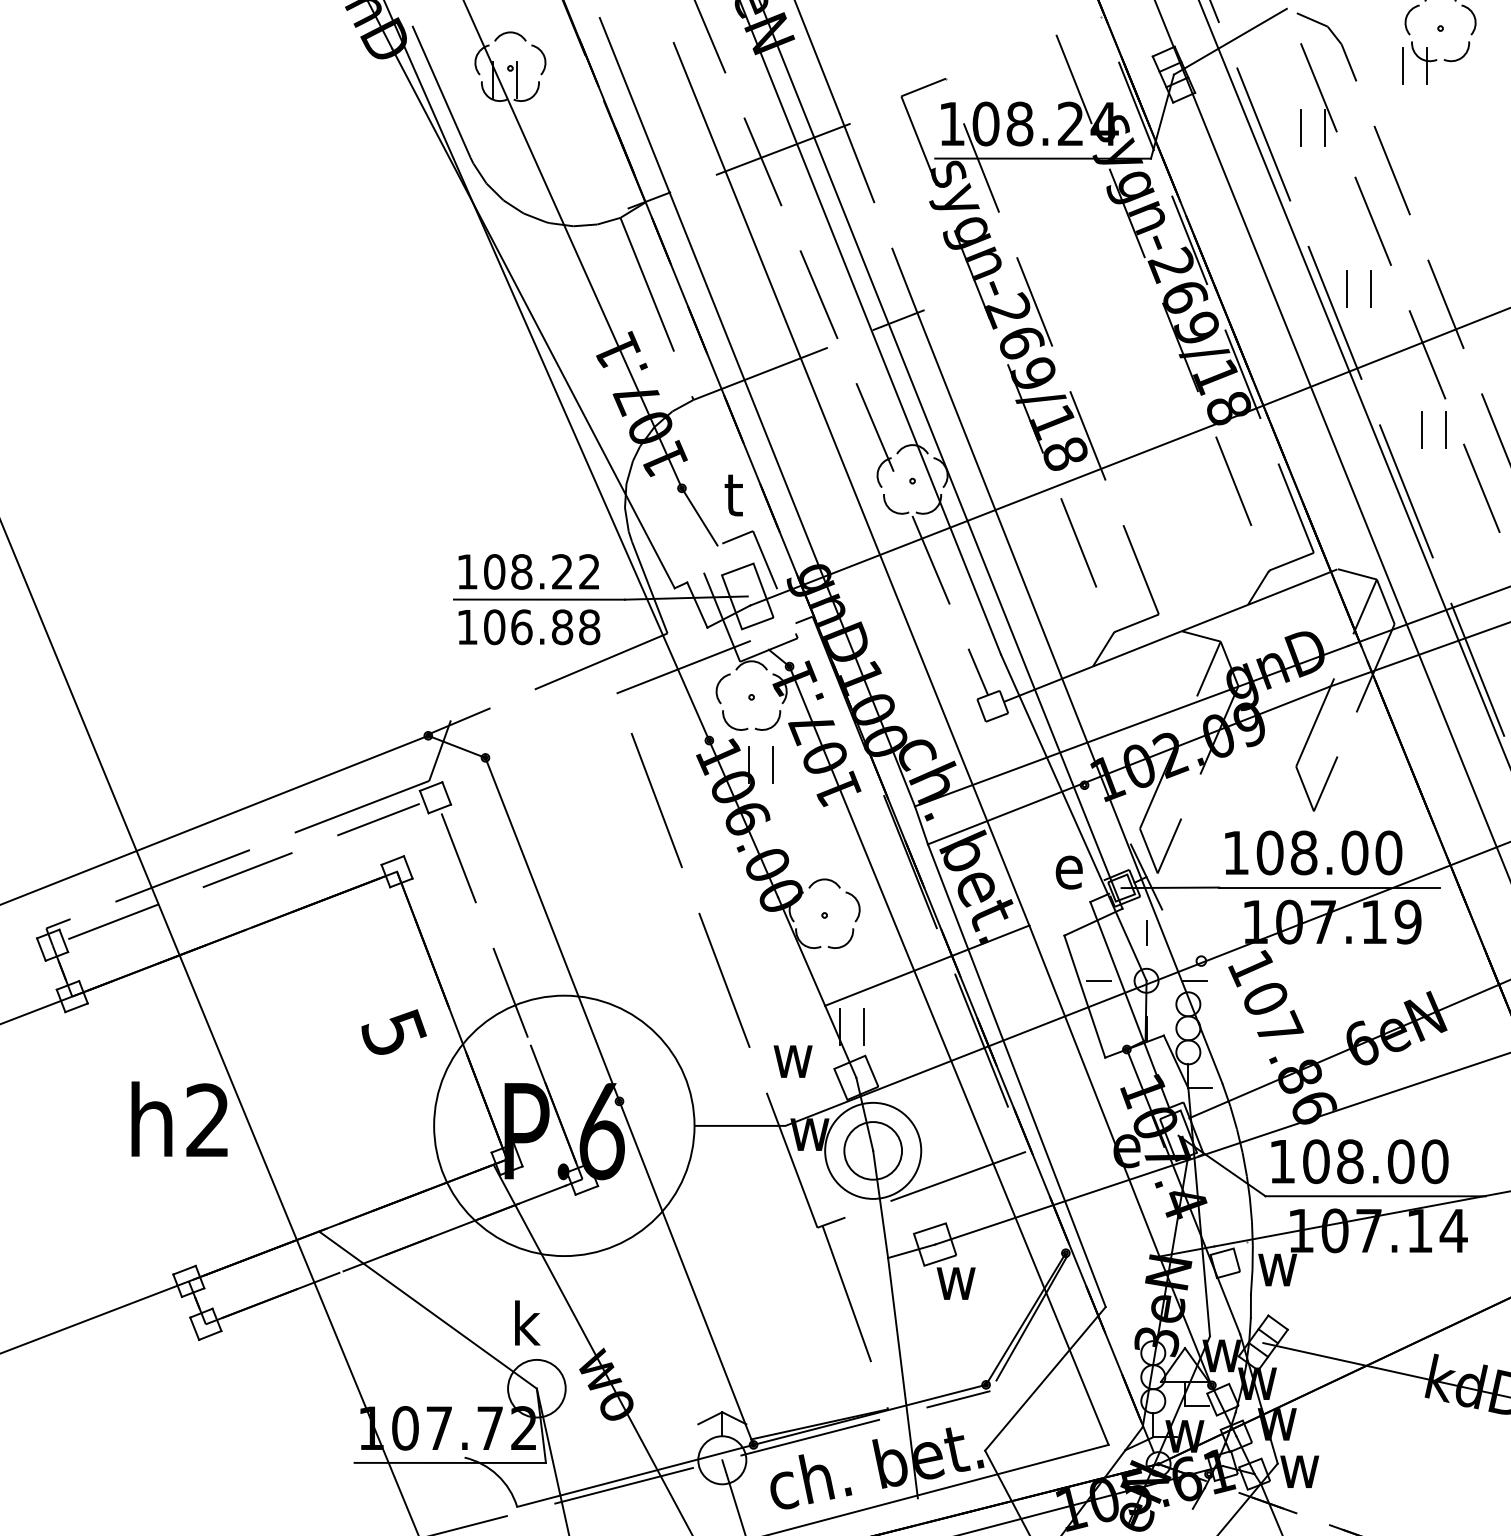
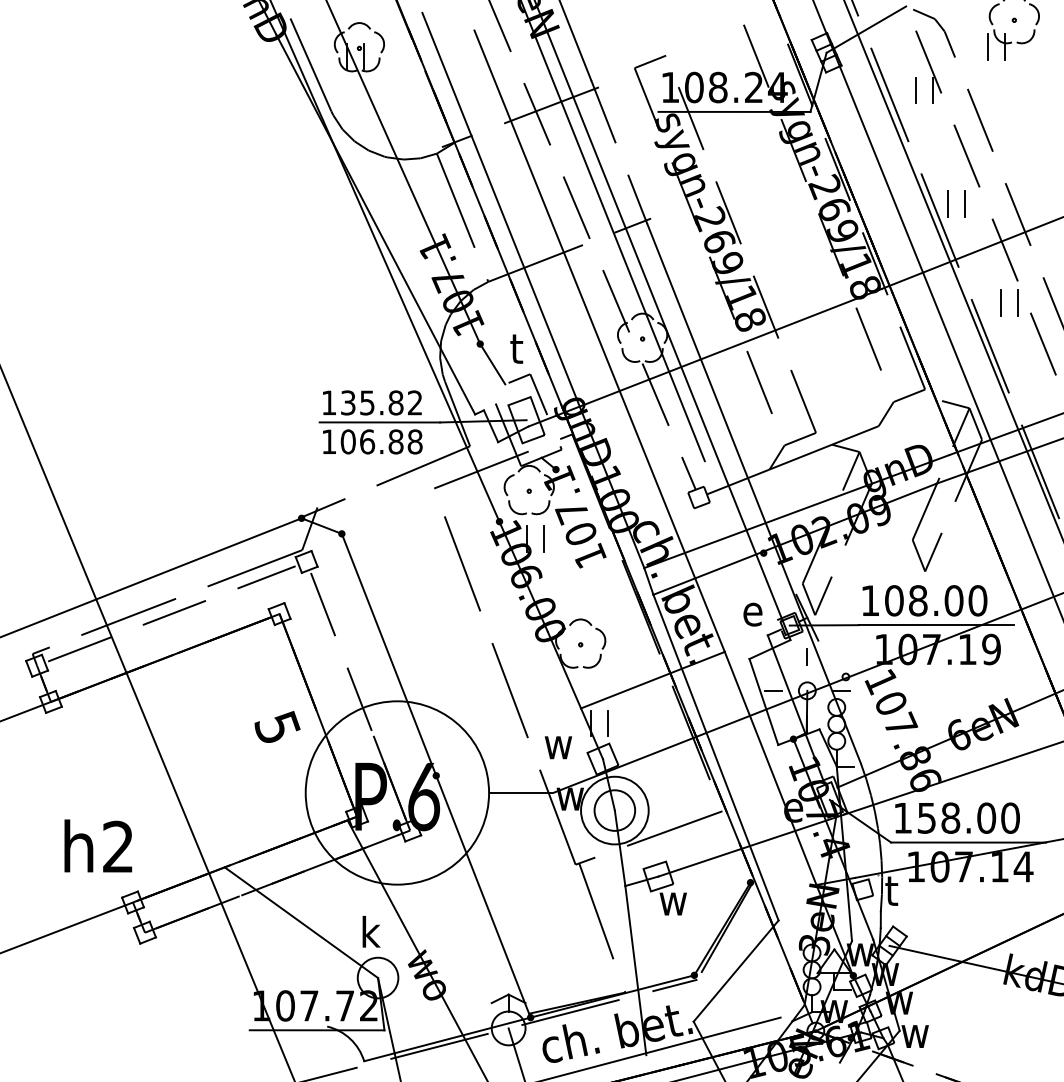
text: (528, 571) -> (372, 402), 108.22 -> 135.82
line: (1292, 586) -> (910, 413), removed
line: (1073, 817) -> (755, 575), removed
line: (948, 1055) -> (667, 743), removed
text: (179, 1118) -> (98, 845), moved
text: (1316, 1161) -> (927, 818), 108.00 -> 158.00
text: (1277, 1265) -> (899, 891), w -> t

